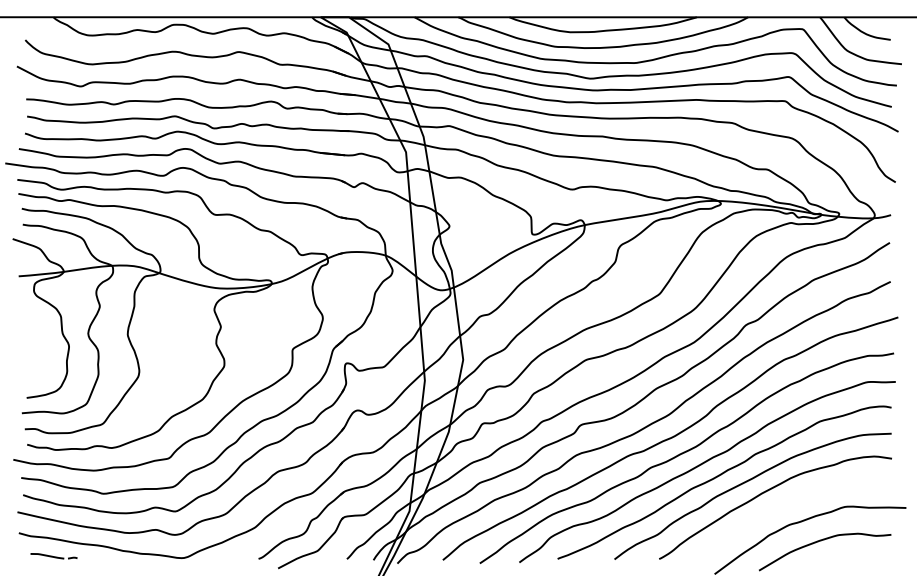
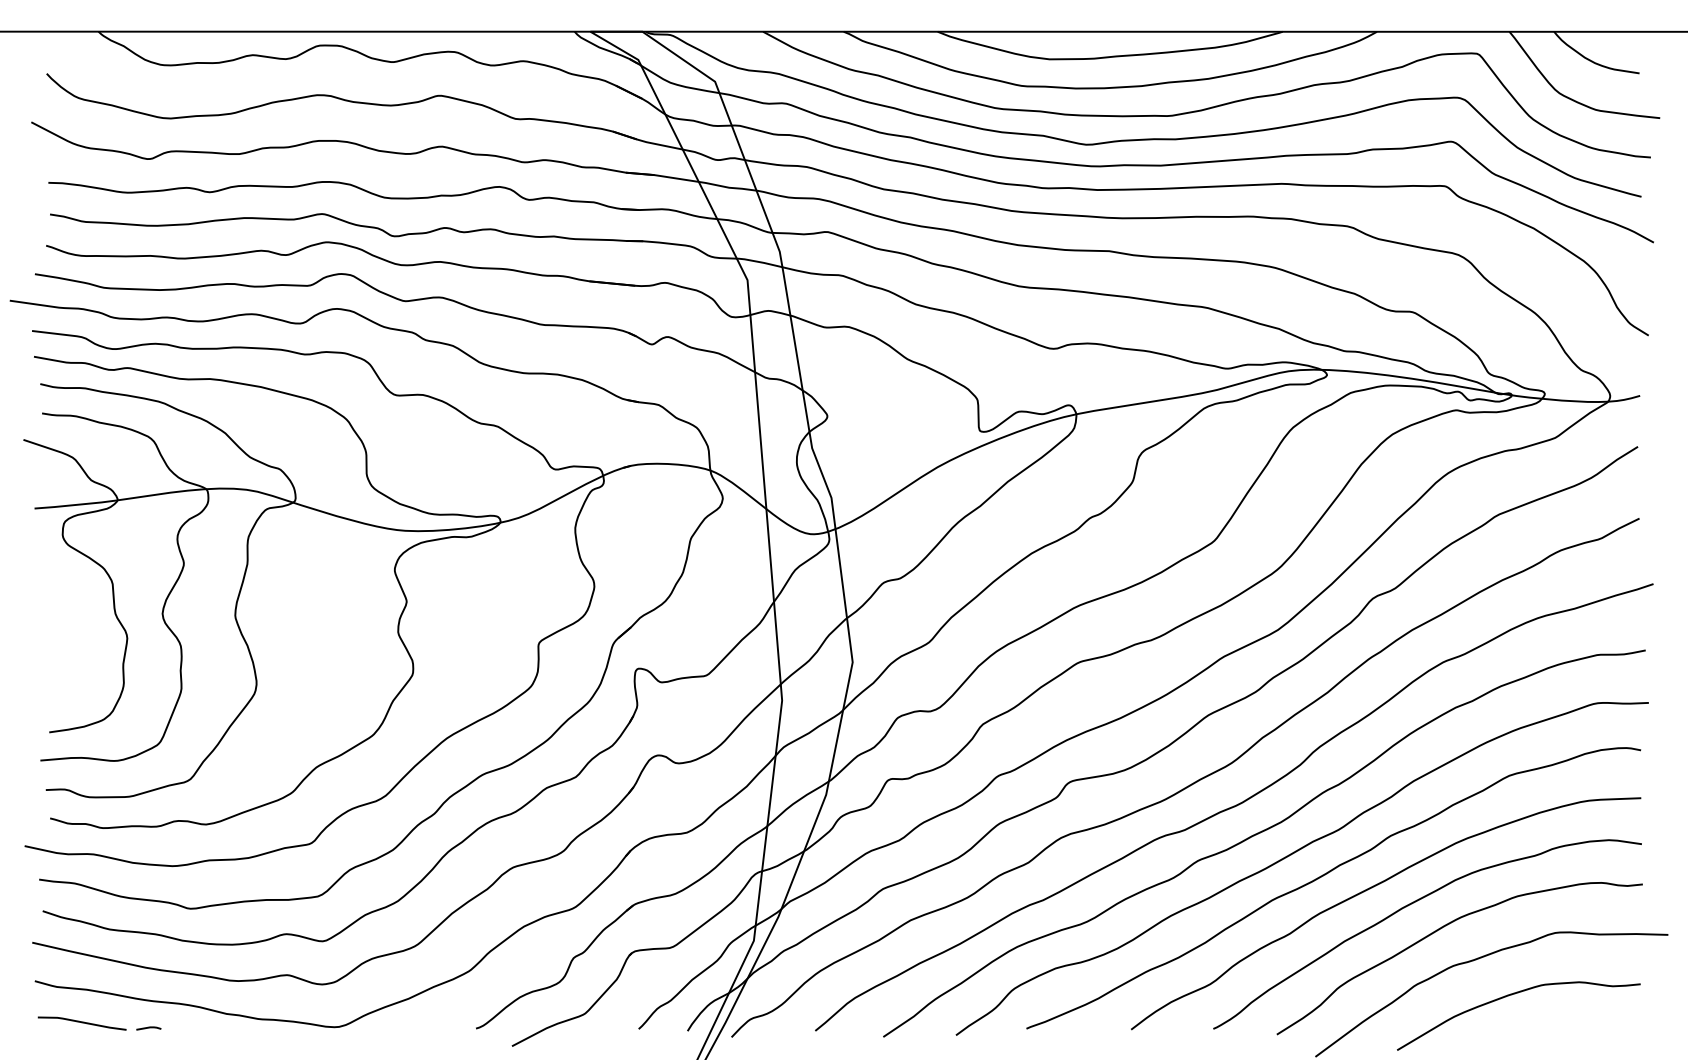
curve: (781, 506) -> (1438, 932), added
part: (53, 556) -> (98, 1024), size x1.43

